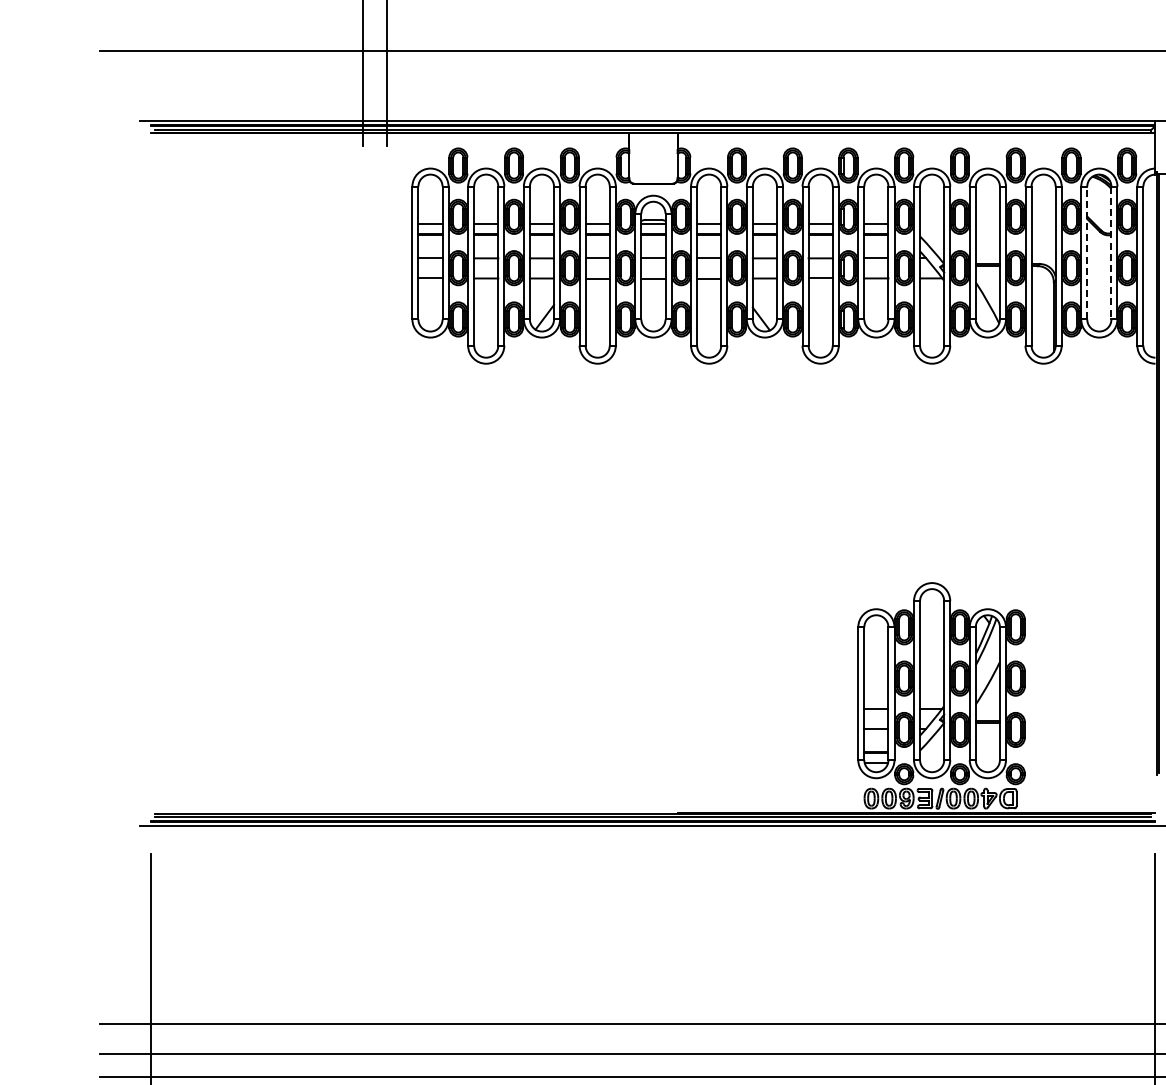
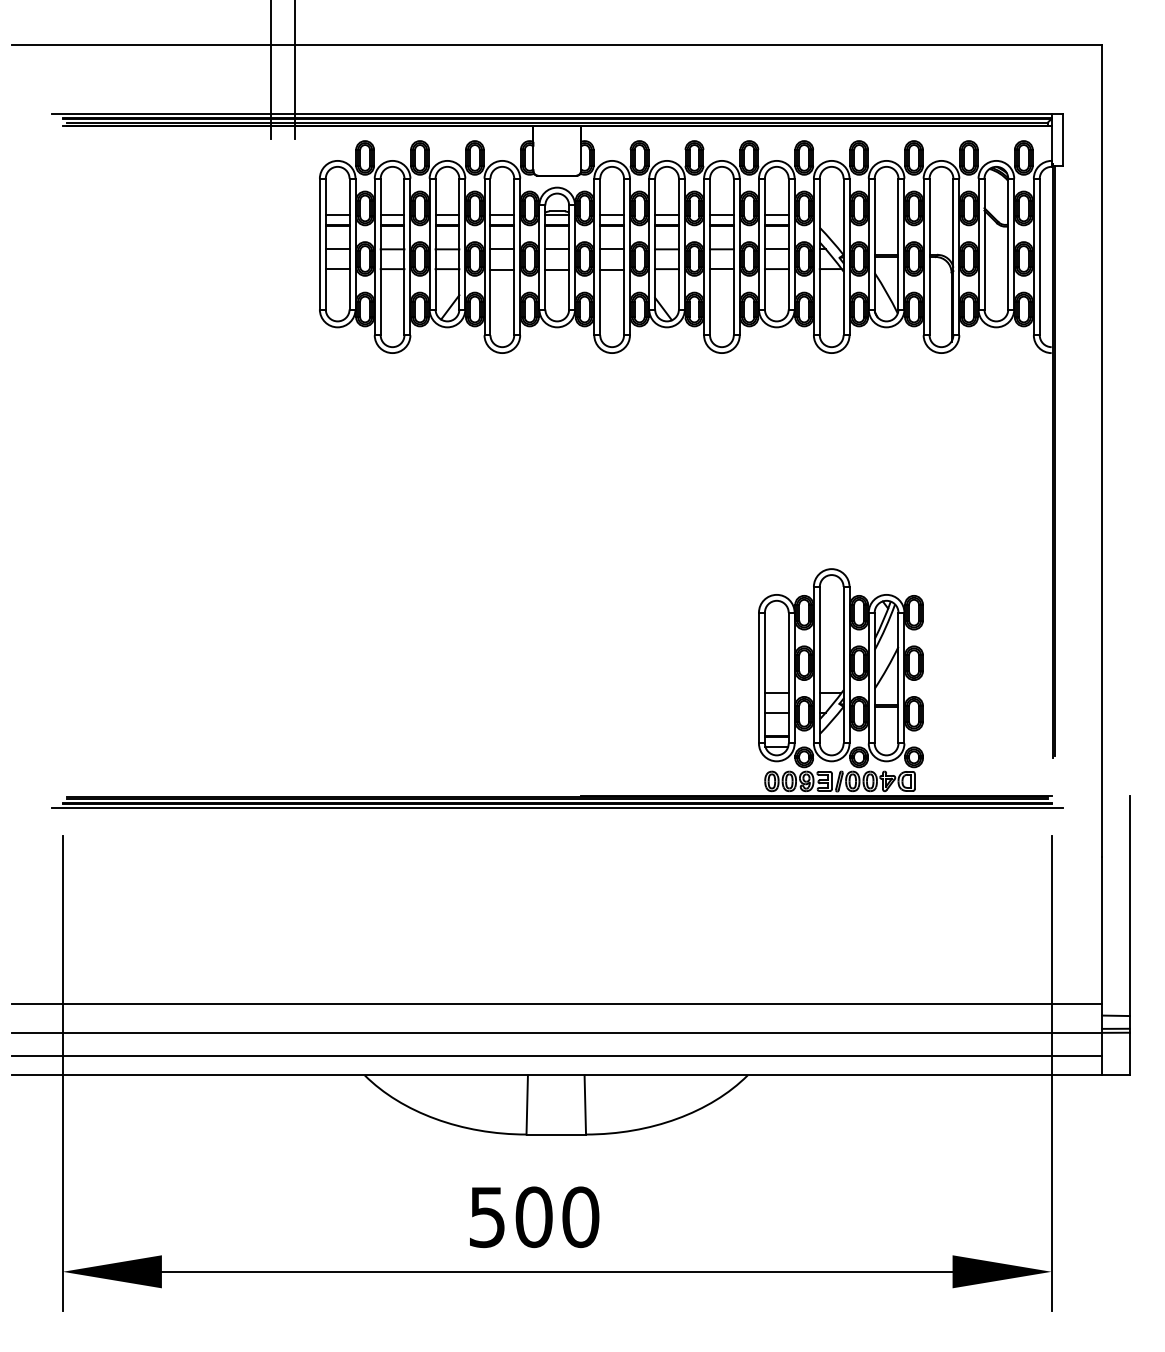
line: (1087, 252) -> (984, 243), dashed -> solid
line: (1111, 253) -> (1008, 244), dashed -> solid

